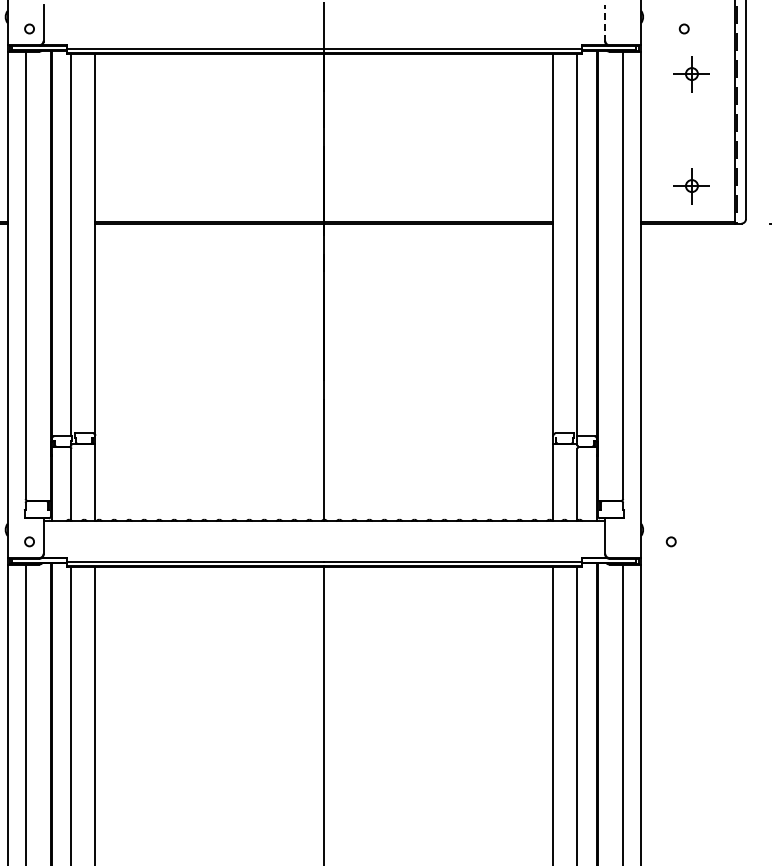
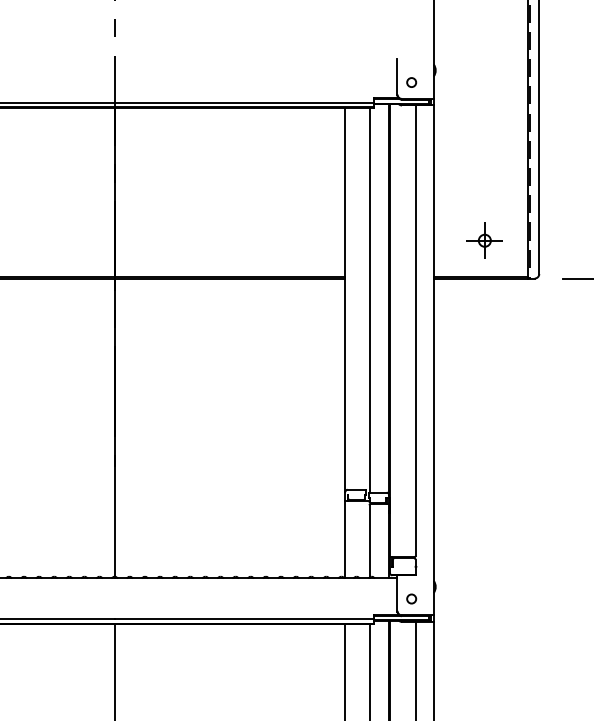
line: (605, 23) -> (397, 77), dashed -> solid
circle: (683, 28) -> (410, 82), moved
part: (691, 74) -> (484, 128), removed
circle: (670, 541) -> (410, 598), moved

